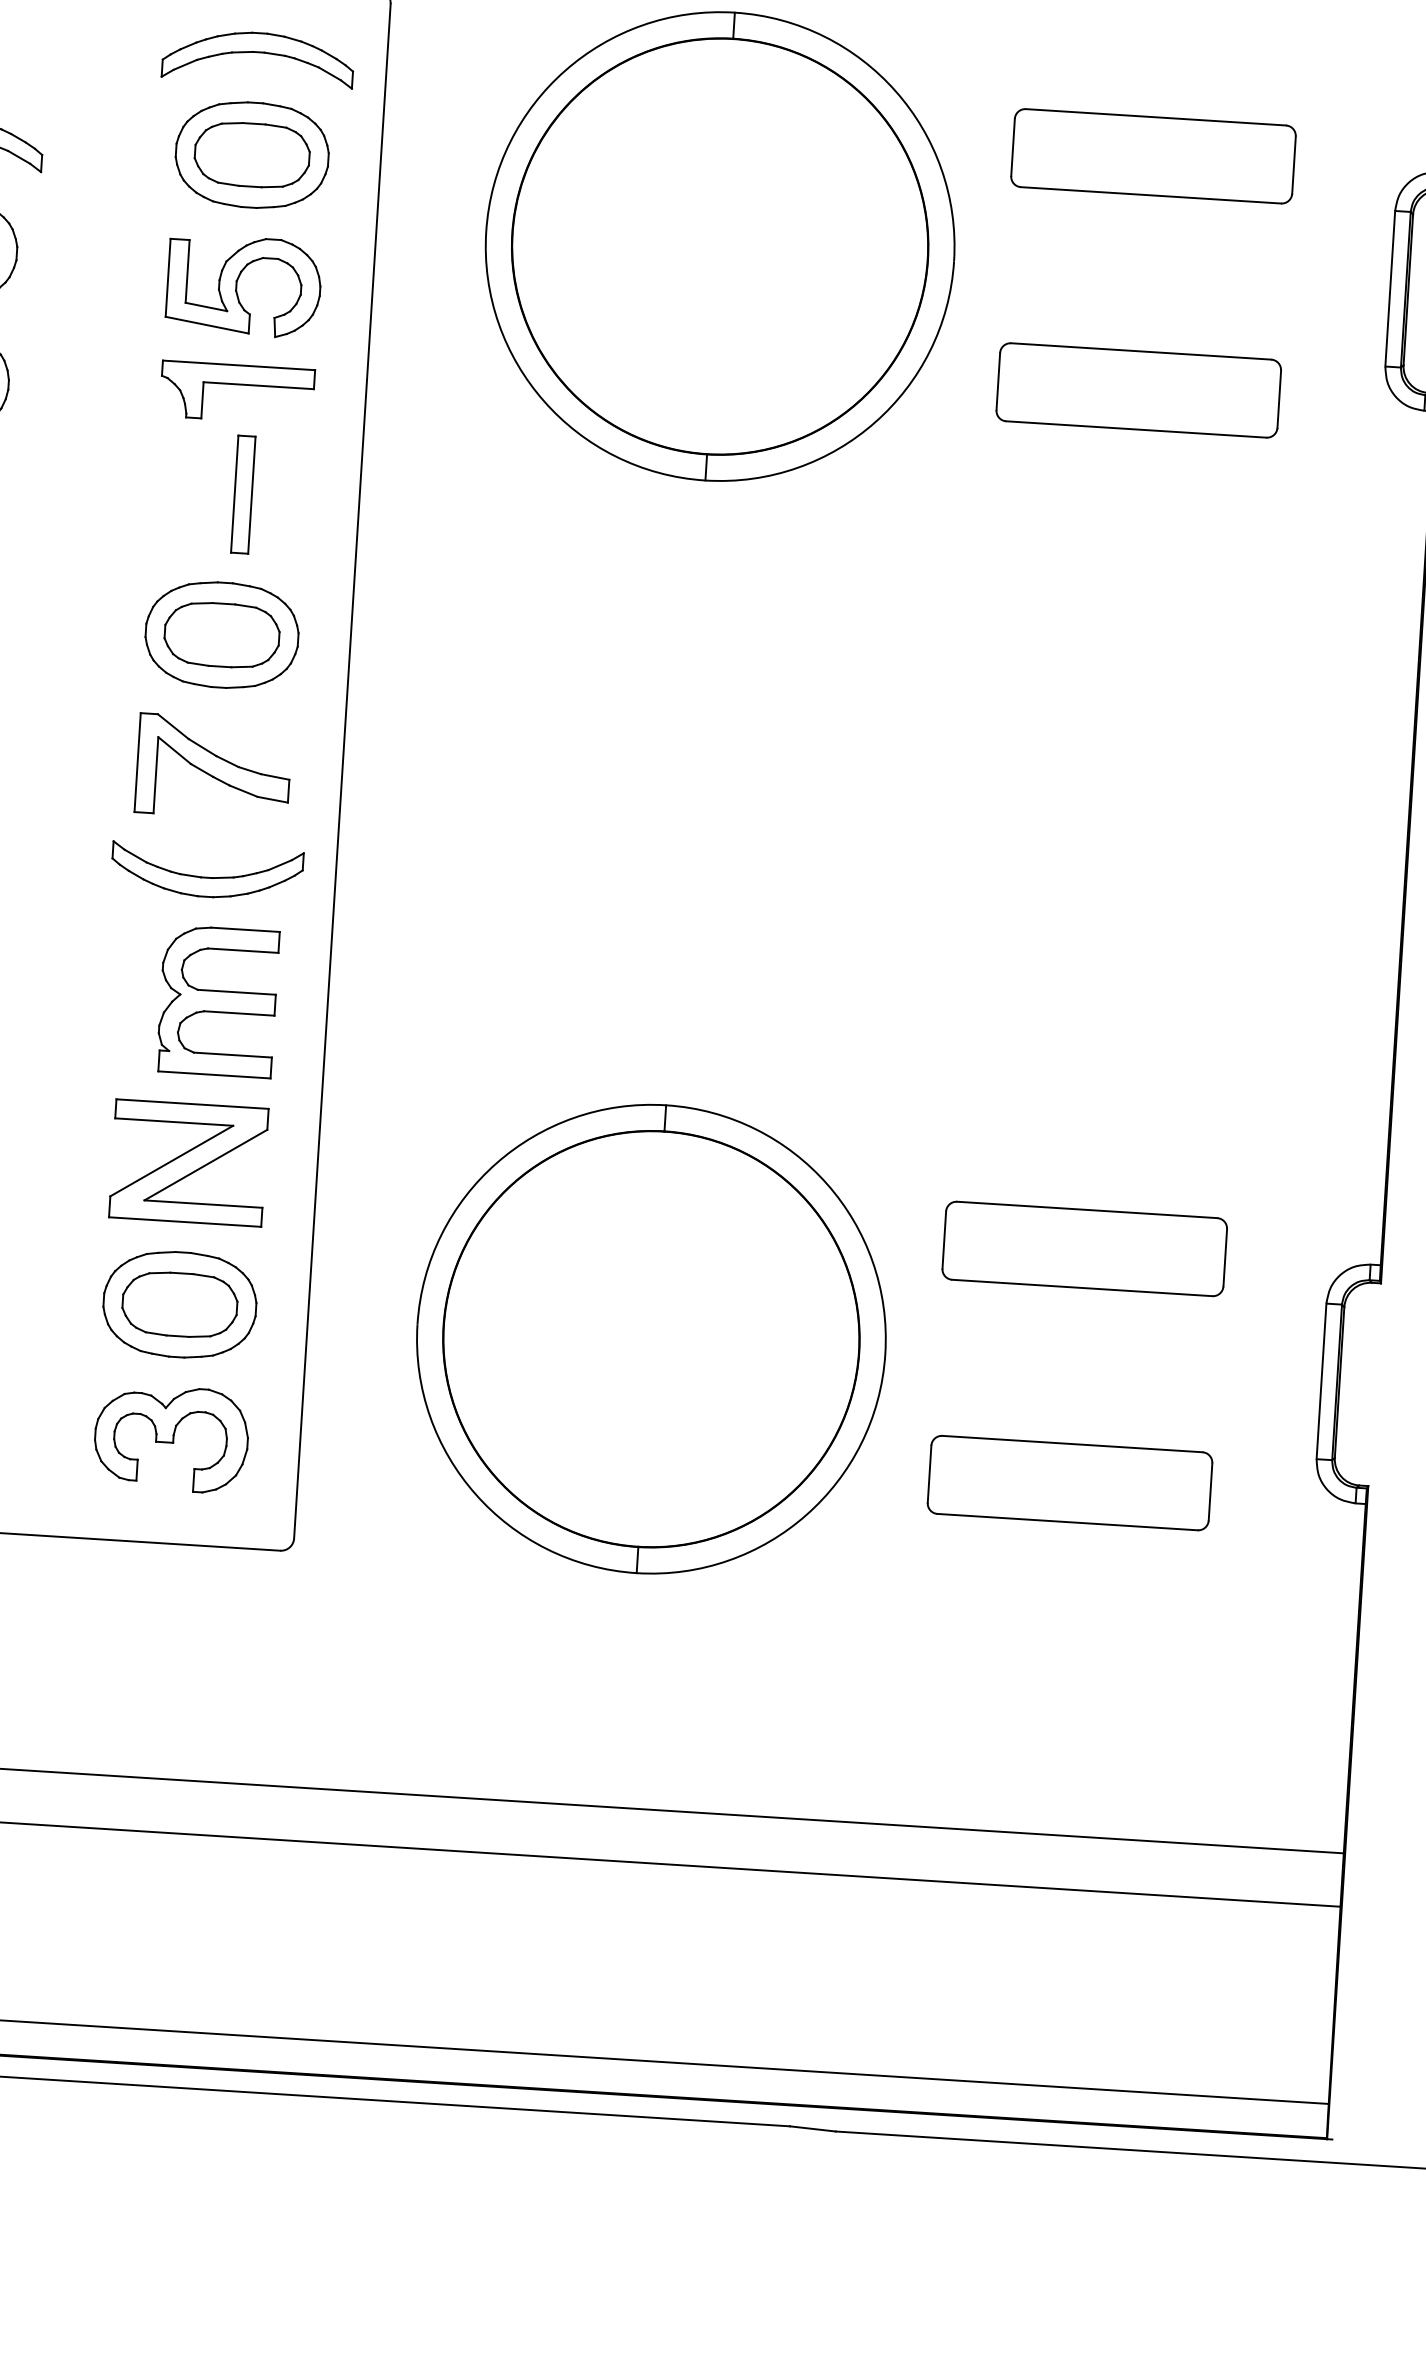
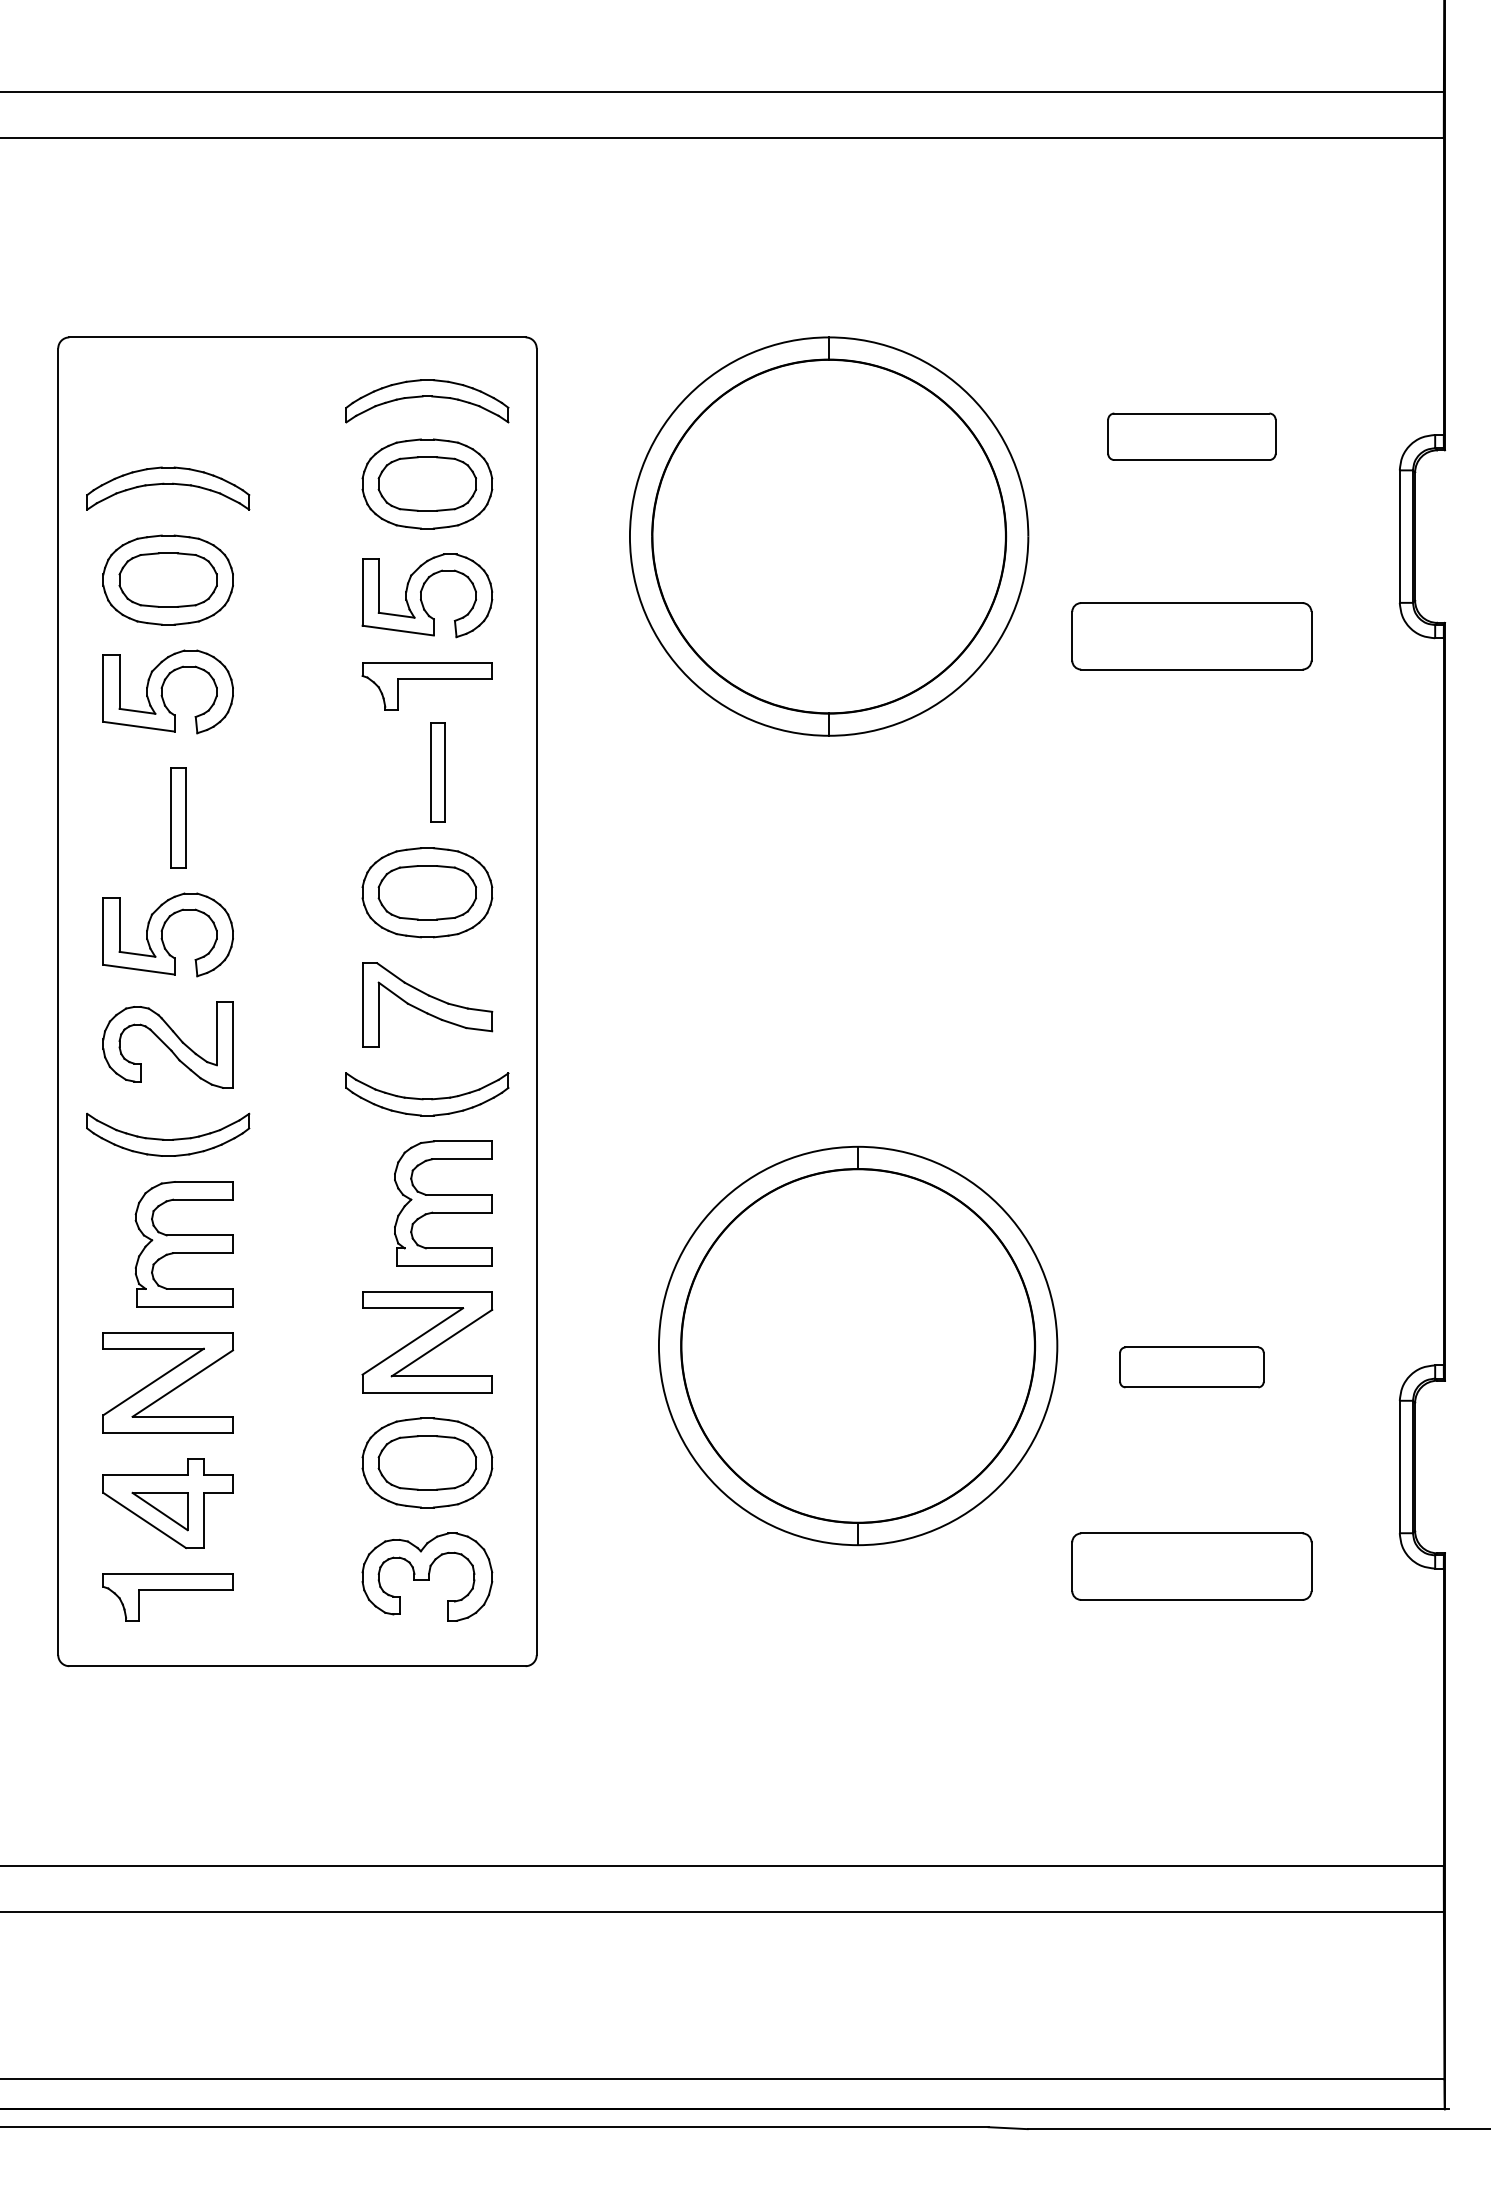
part: (1153, 155) -> (1191, 436), size x0.7
part: (1084, 1249) -> (1191, 1367), size x0.6
part: (651, 1338) -> (858, 1345), moved

